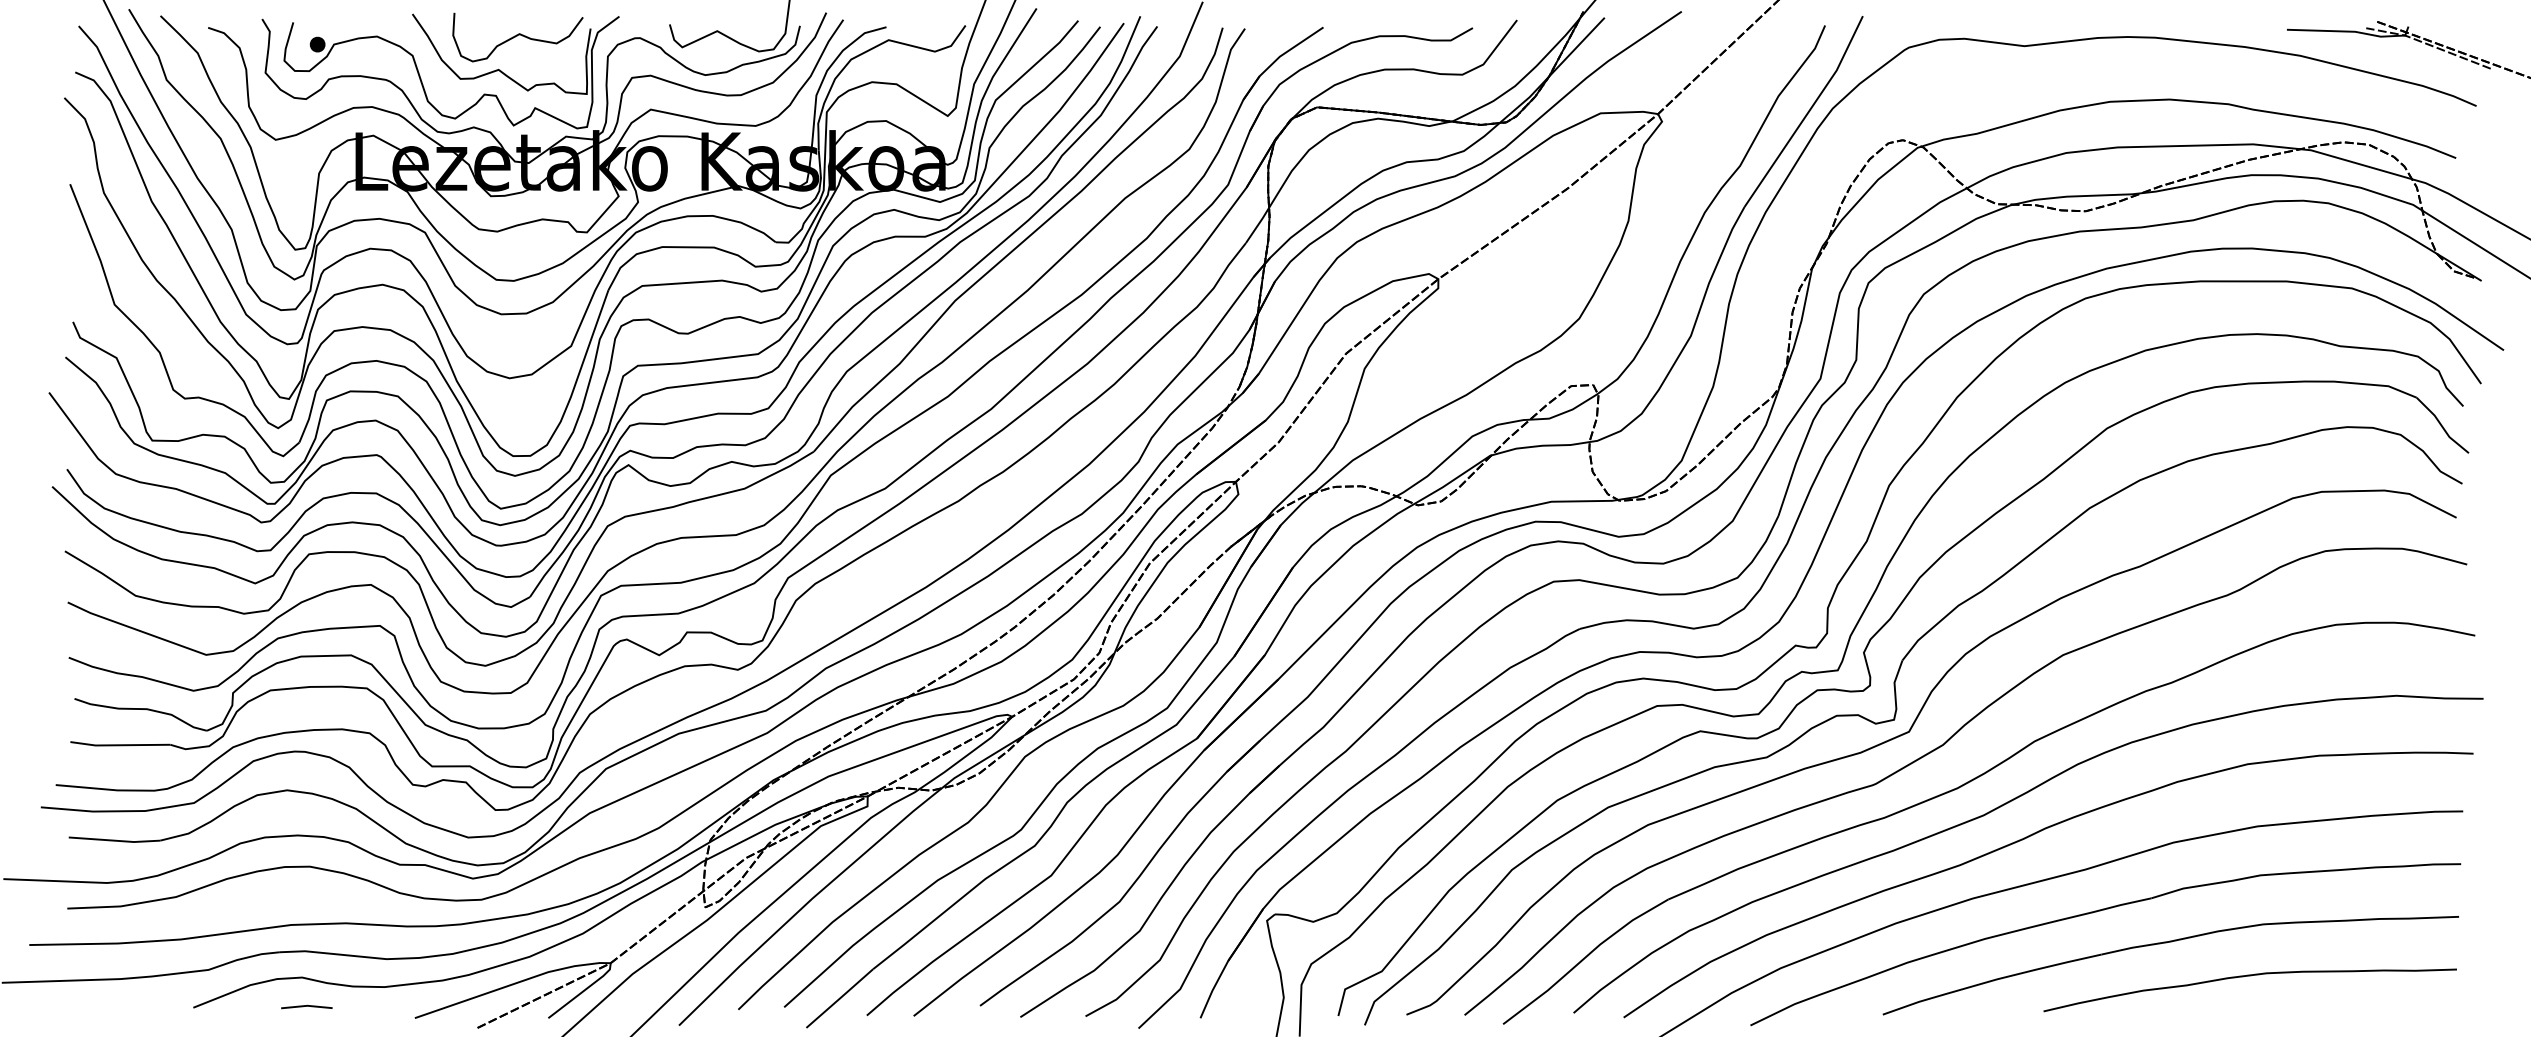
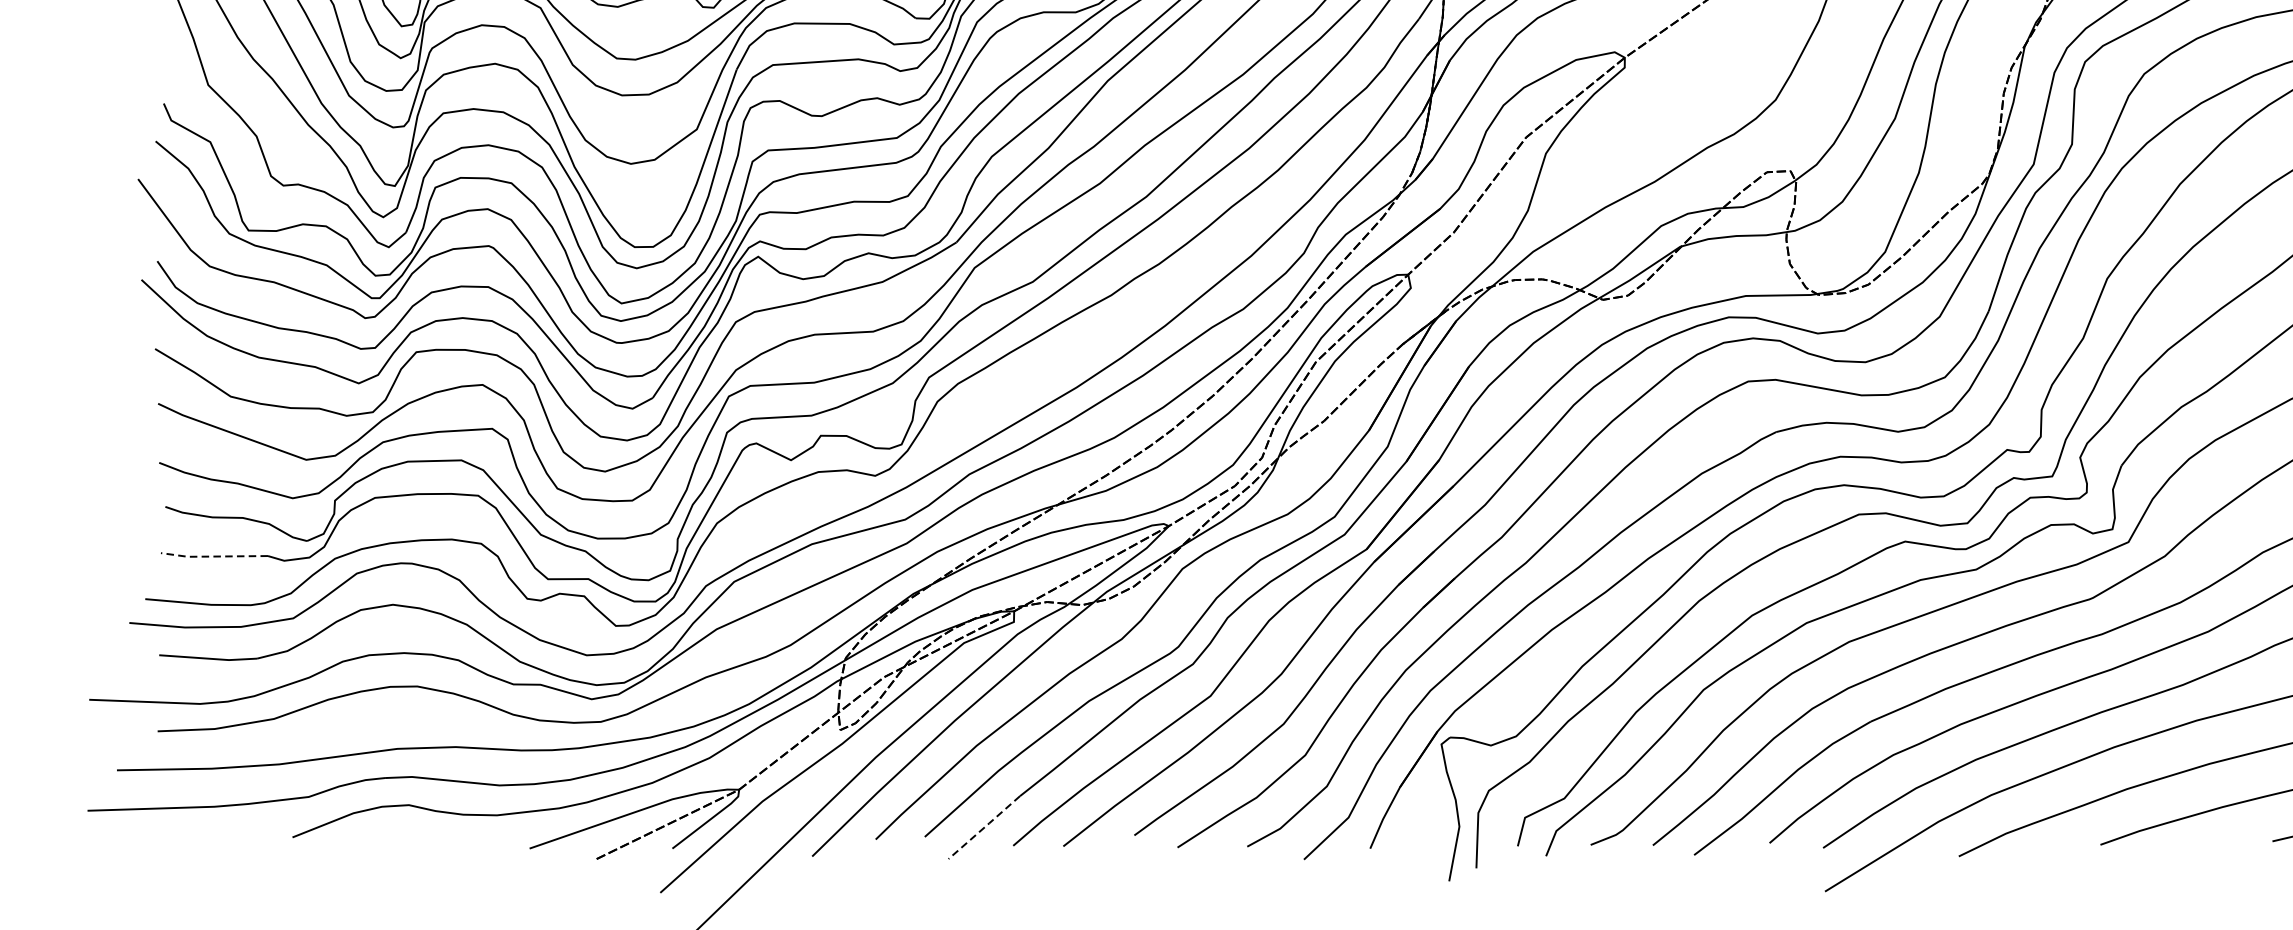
line: (119, 745) -> (213, 556), solid -> dashed
line: (839, 998) -> (983, 827), solid -> dashed
line: (306, 1006) -> (413, 836), removed

